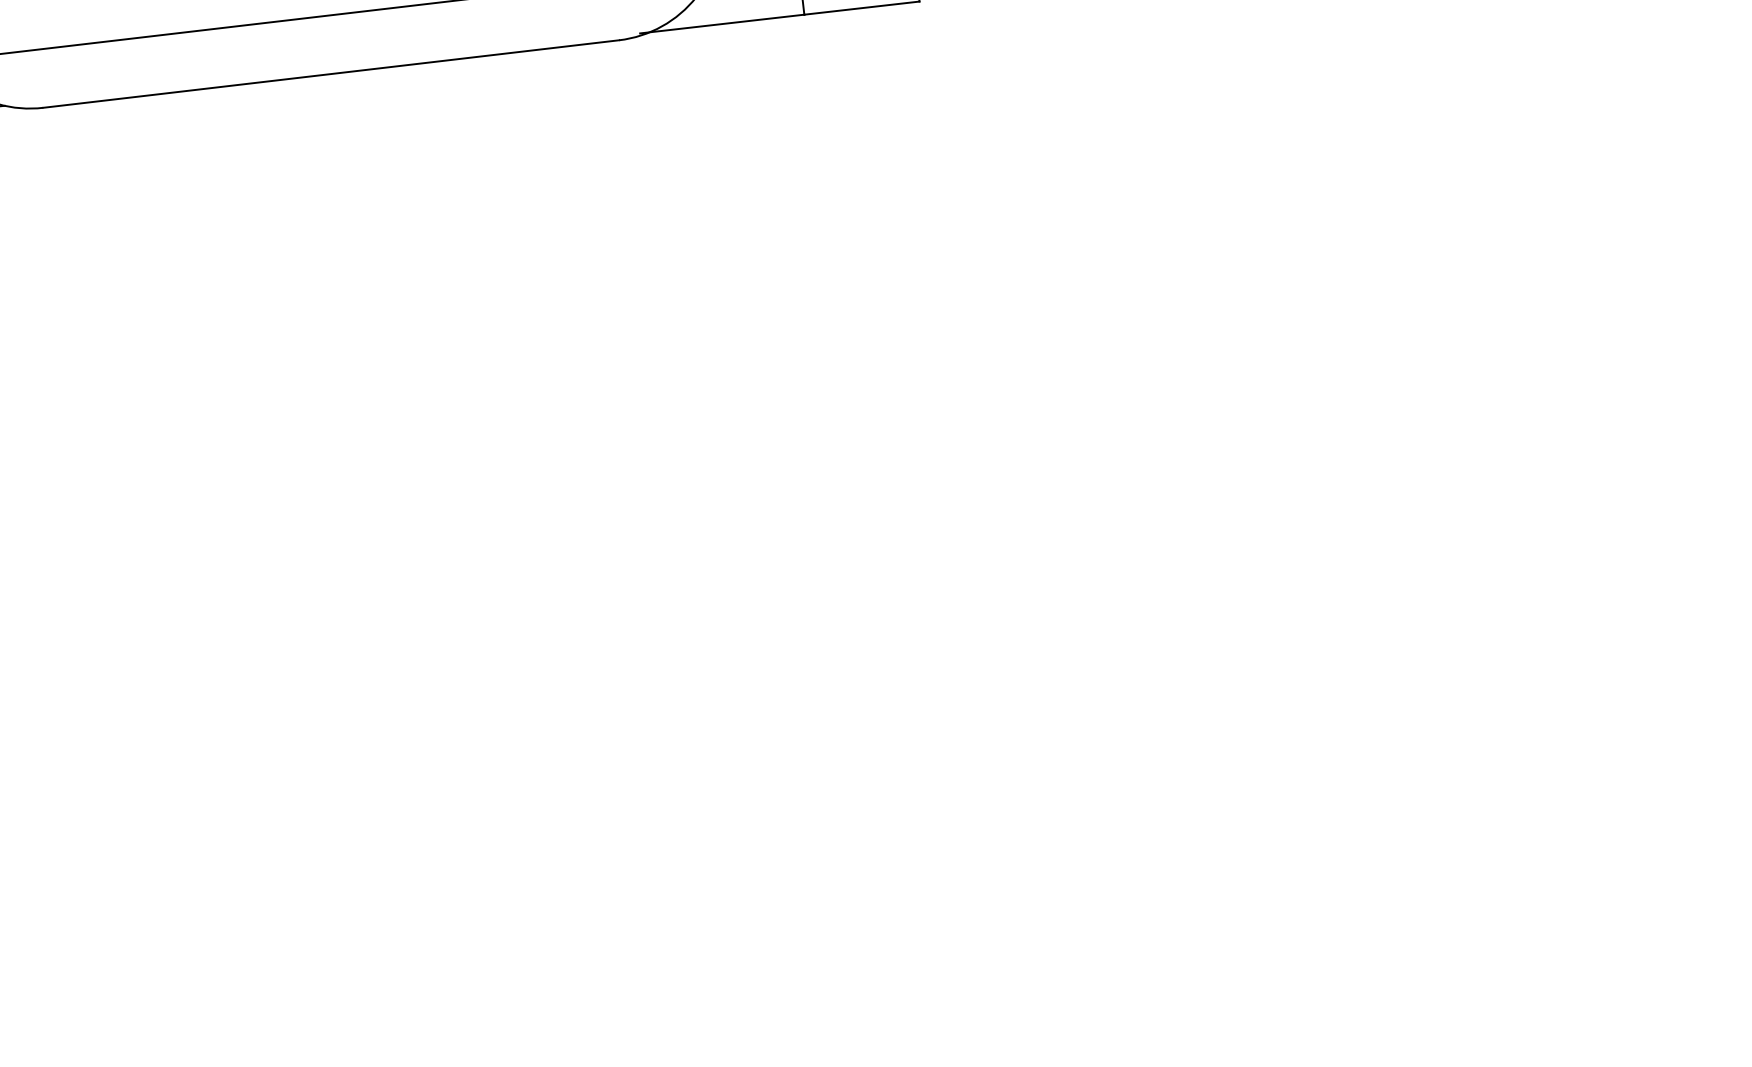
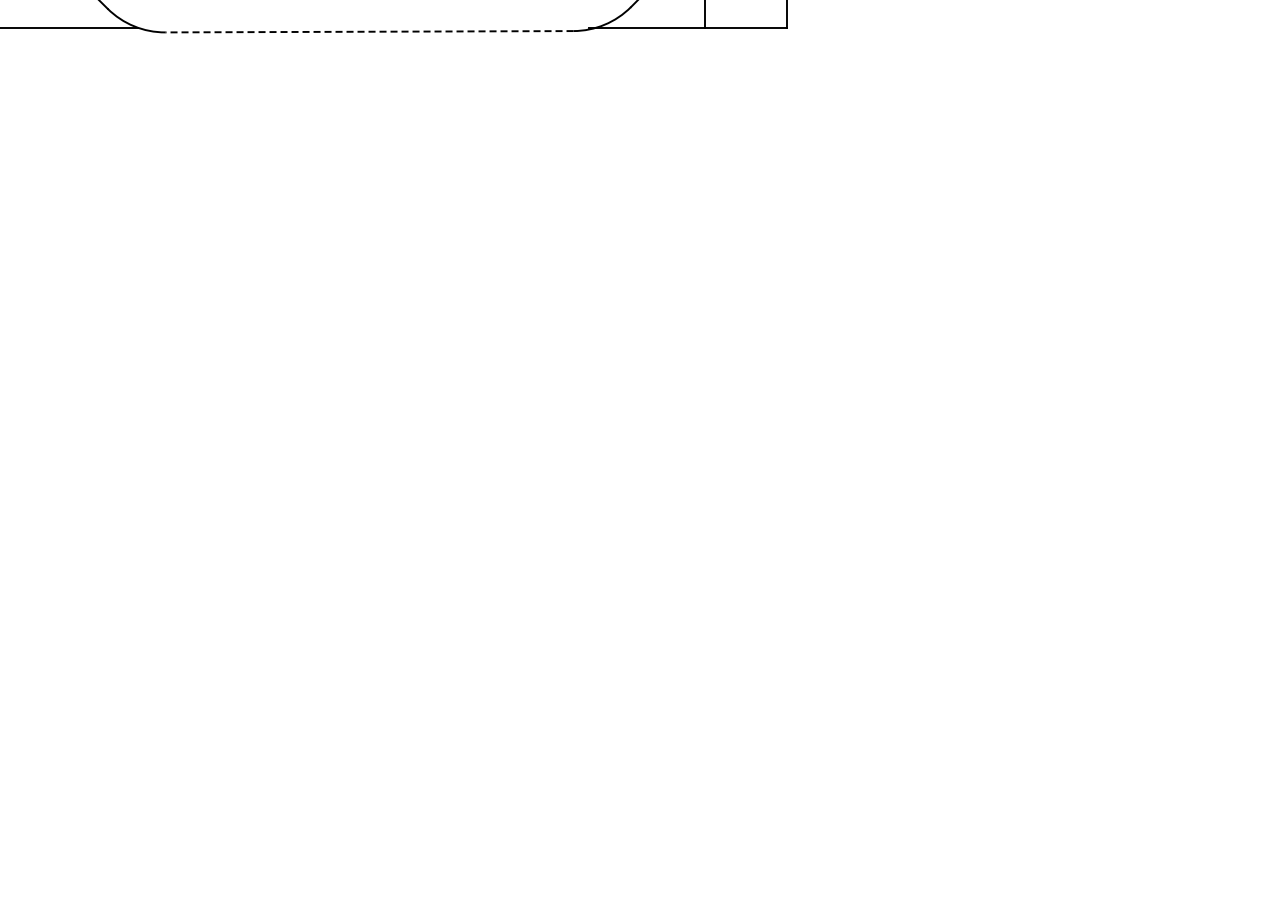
line: (329, 73) -> (368, 31), solid -> dashed

